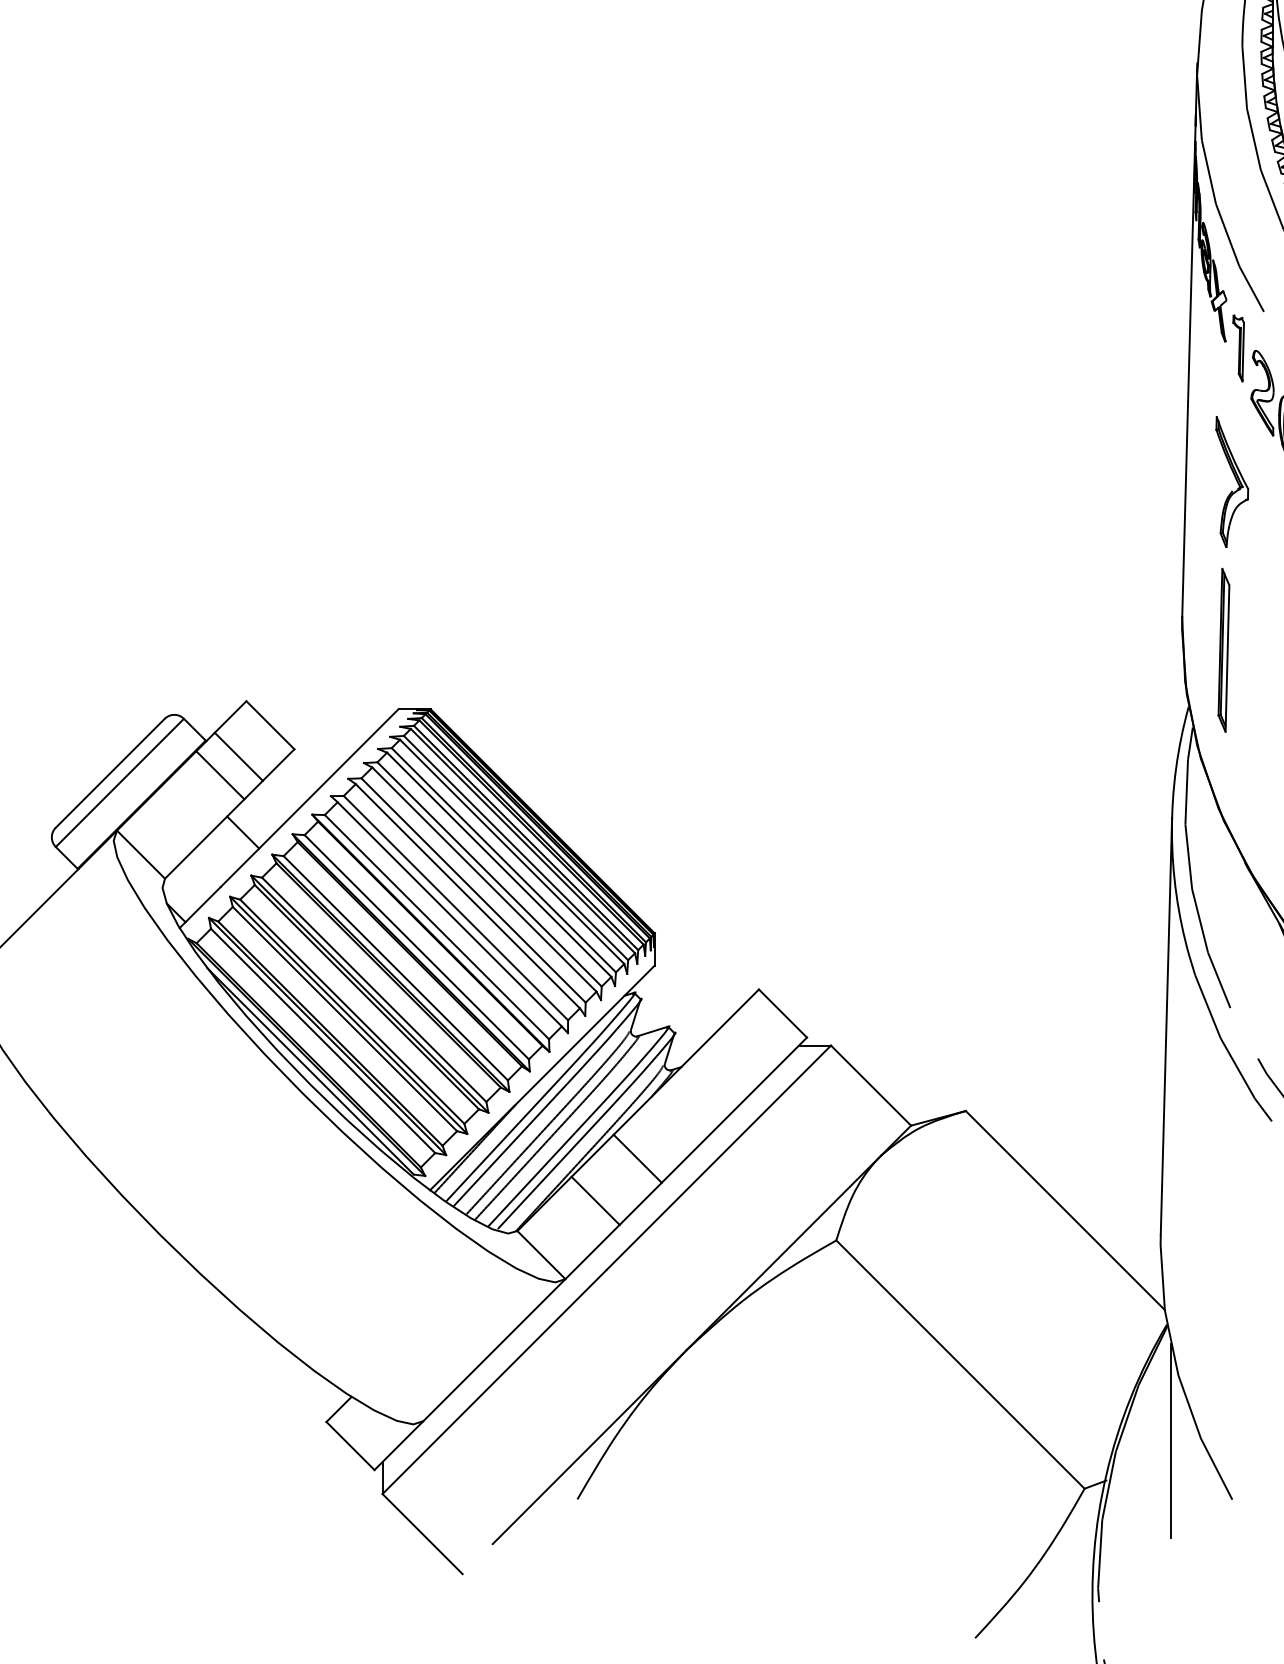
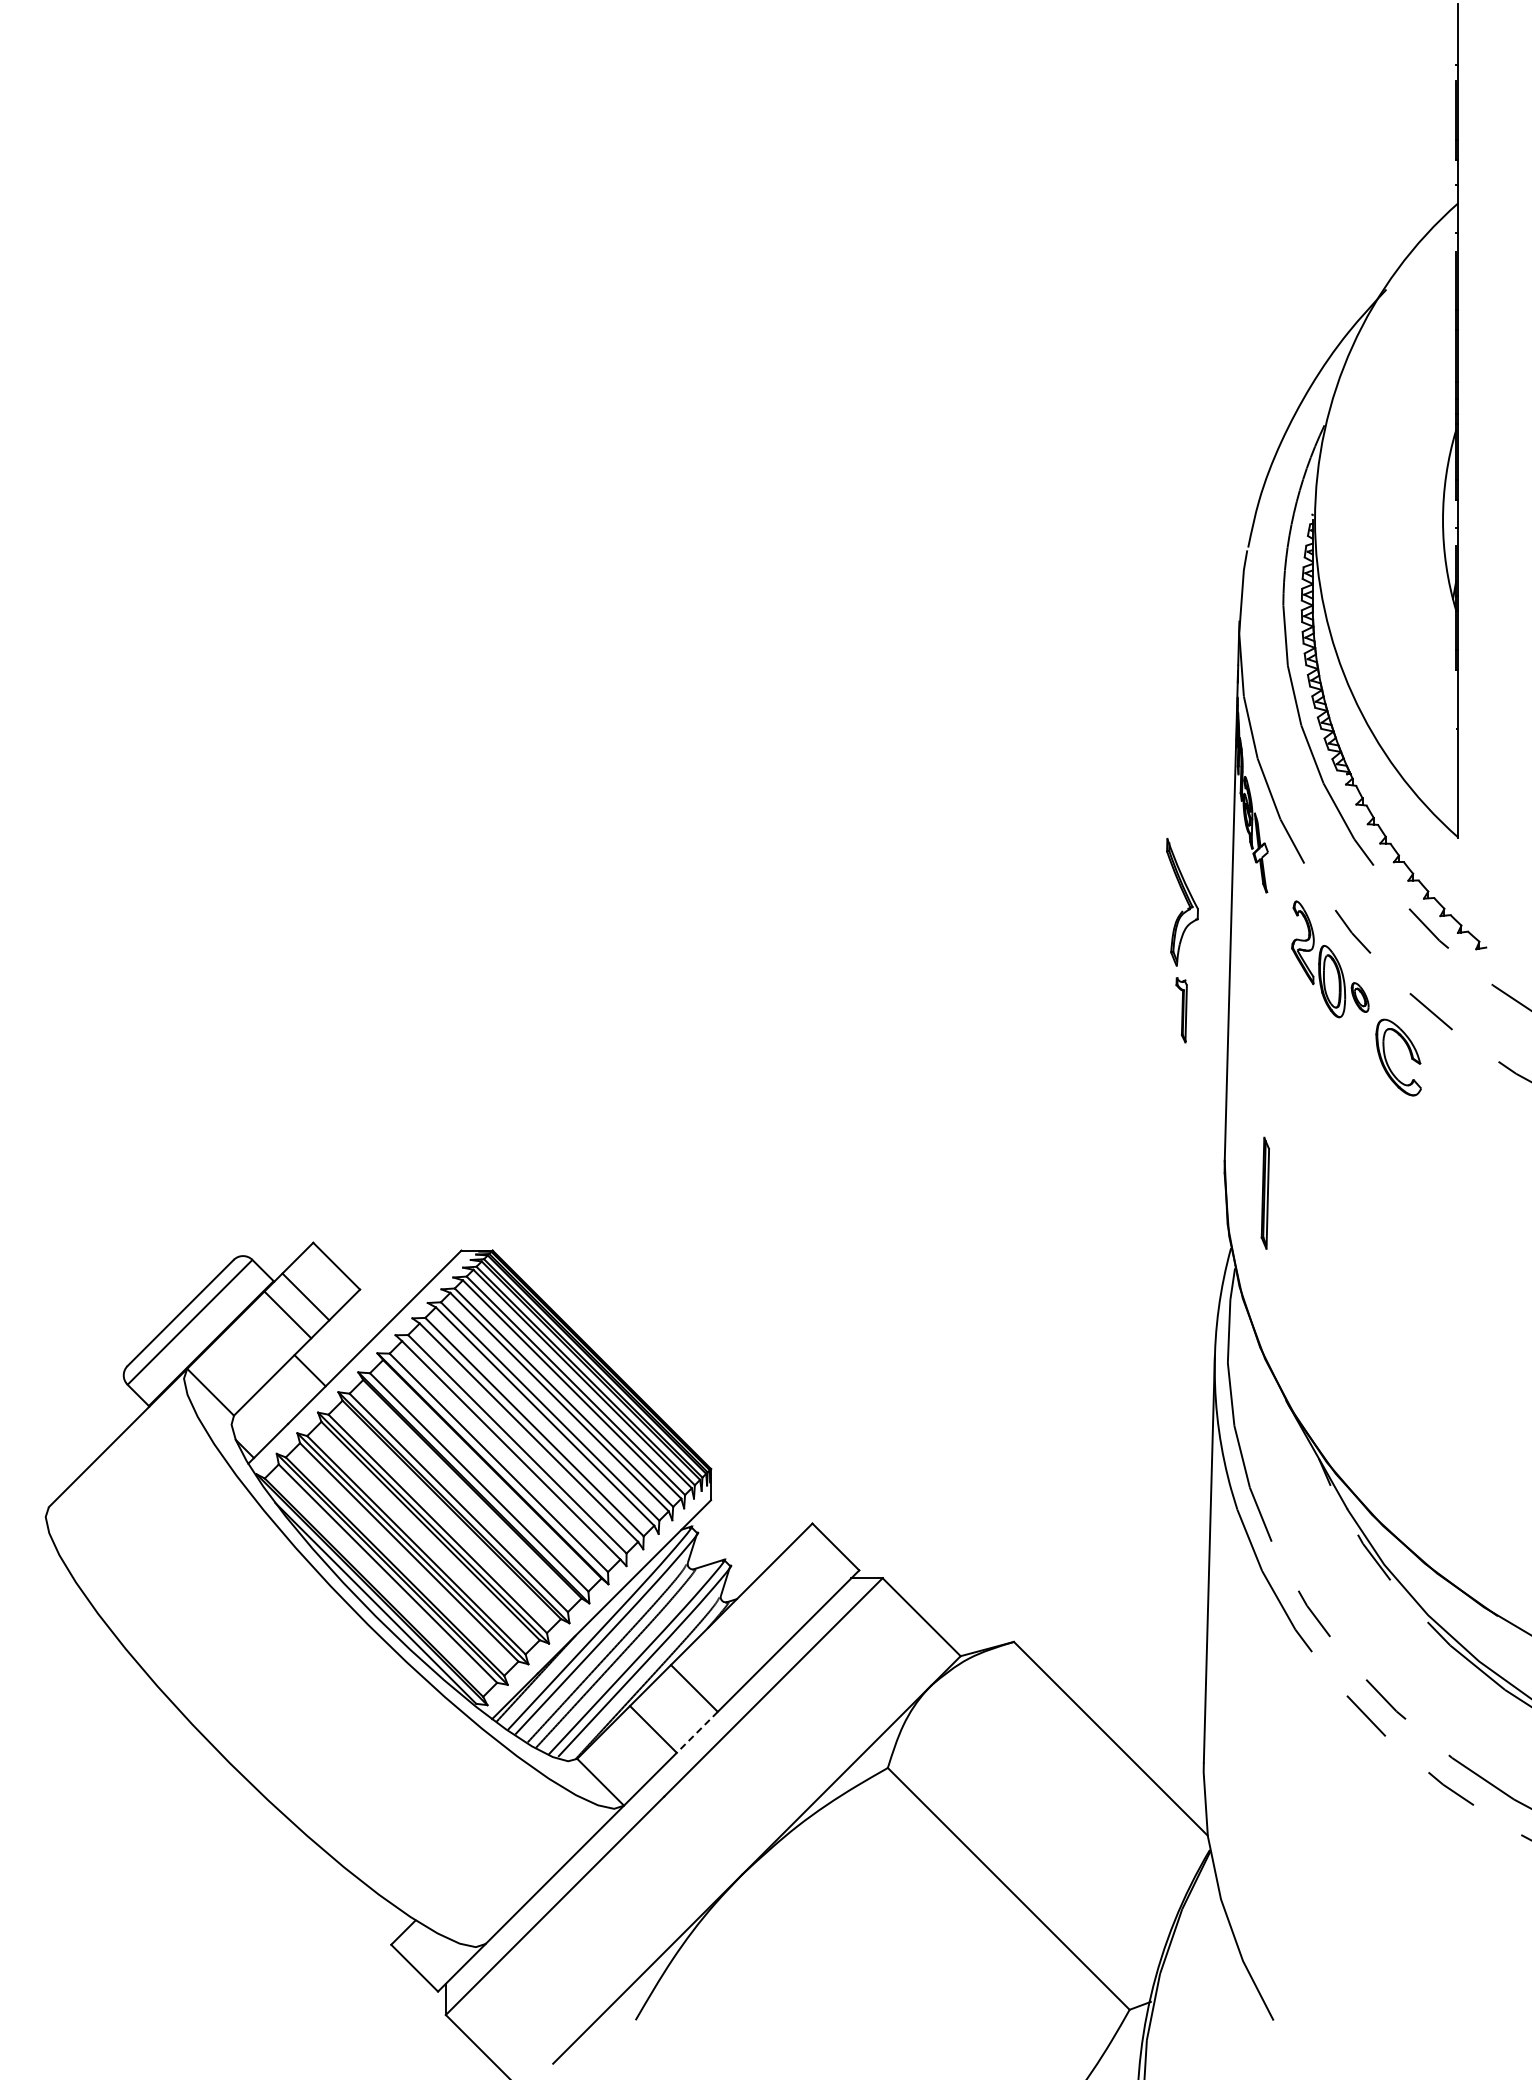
part: (1238, 348) -> (1181, 1010), moved
part: (1232, 482) -> (1182, 902), moved
part: (1224, 650) -> (1265, 1193), size x0.7
line: (640, 1204) -> (697, 1732), solid -> dashed
line: (1170, 1441) -> (1213, 1963), removed

